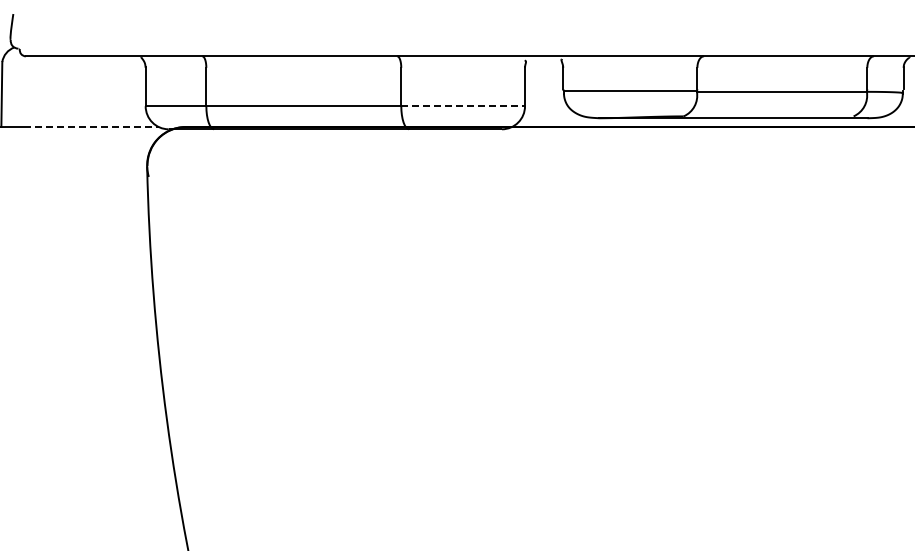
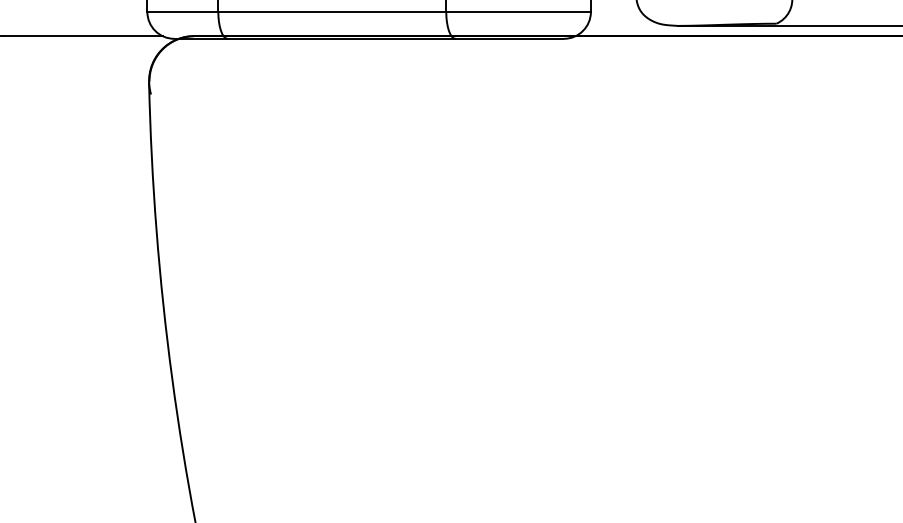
line: (463, 106) -> (518, 12), dashed -> solid
line: (91, 127) -> (84, 36), dashed -> solid

